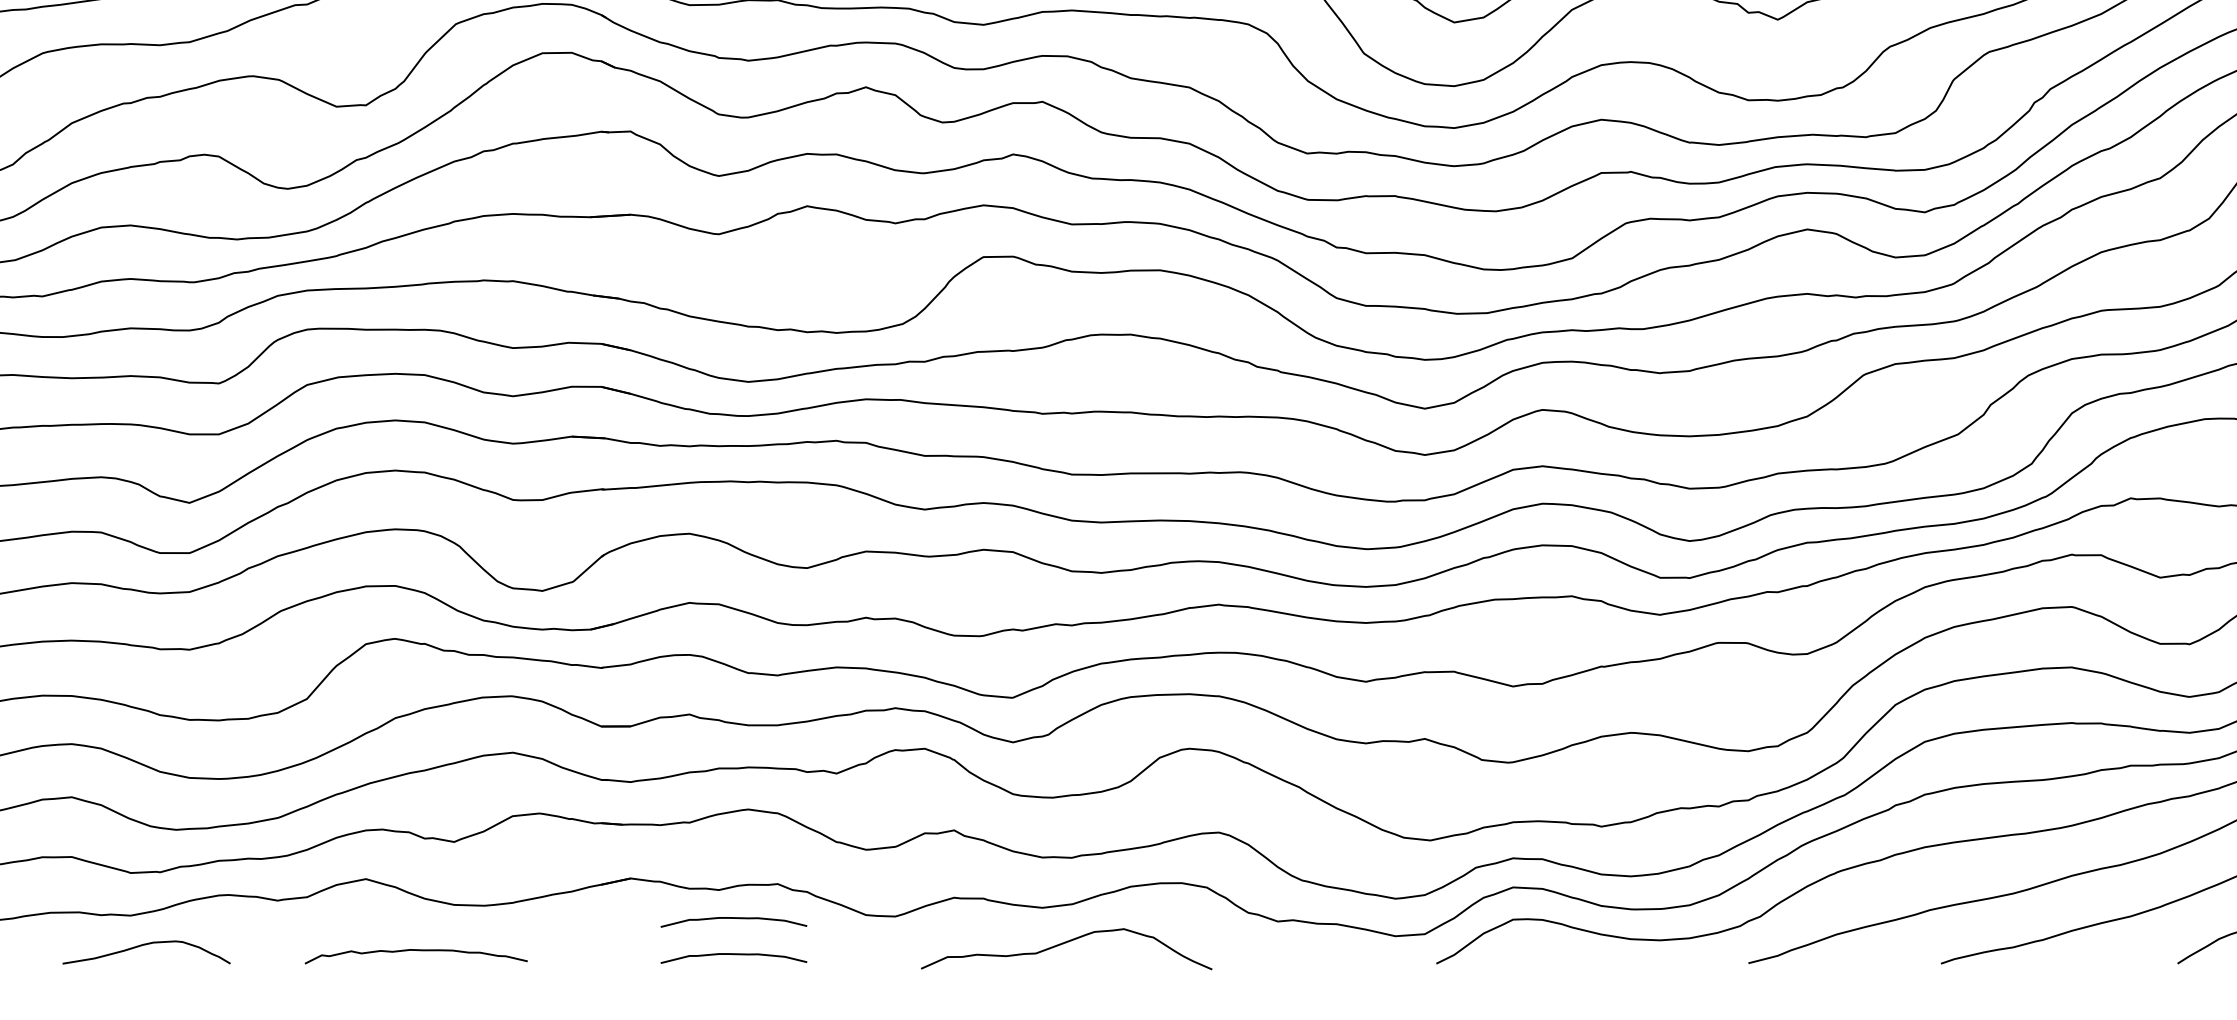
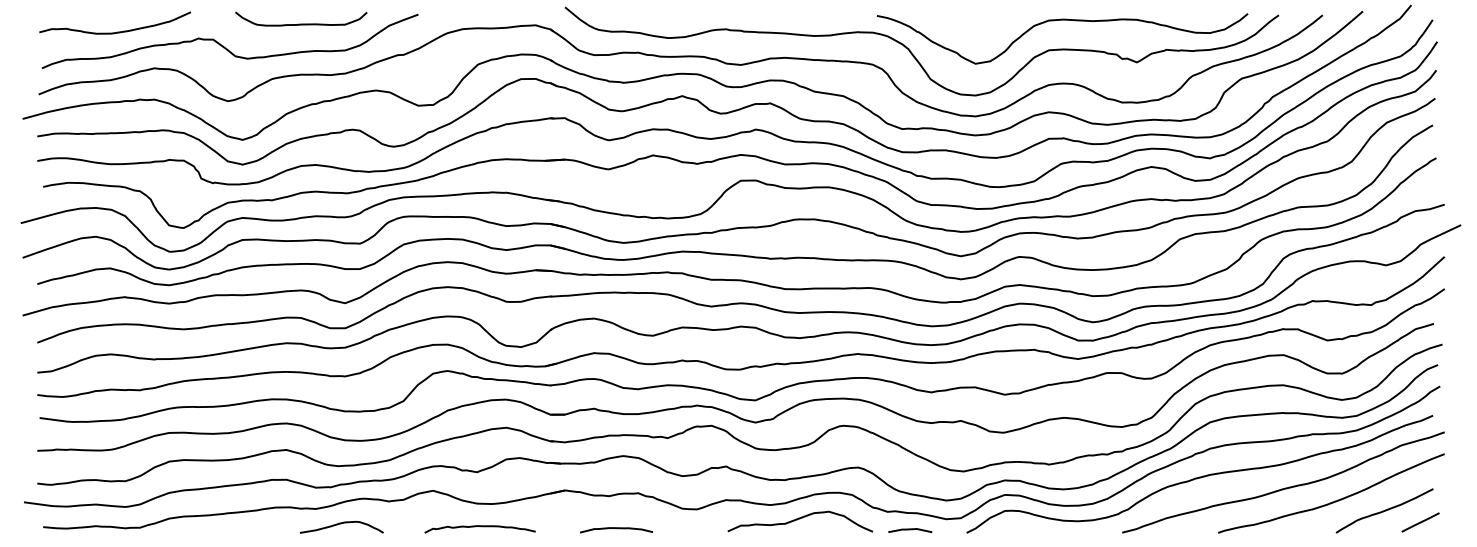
curve: (733, 920) -> (616, 511), removed
curve: (1066, 944) -> (800, 519), moved
curve: (146, 946) -> (341, 524), moved
curve: (416, 952) -> (480, 527), moved
line: (1323, 958) -> (910, 530), added

